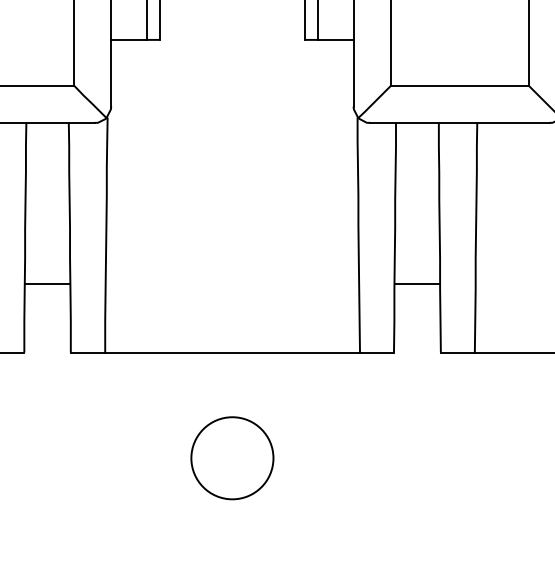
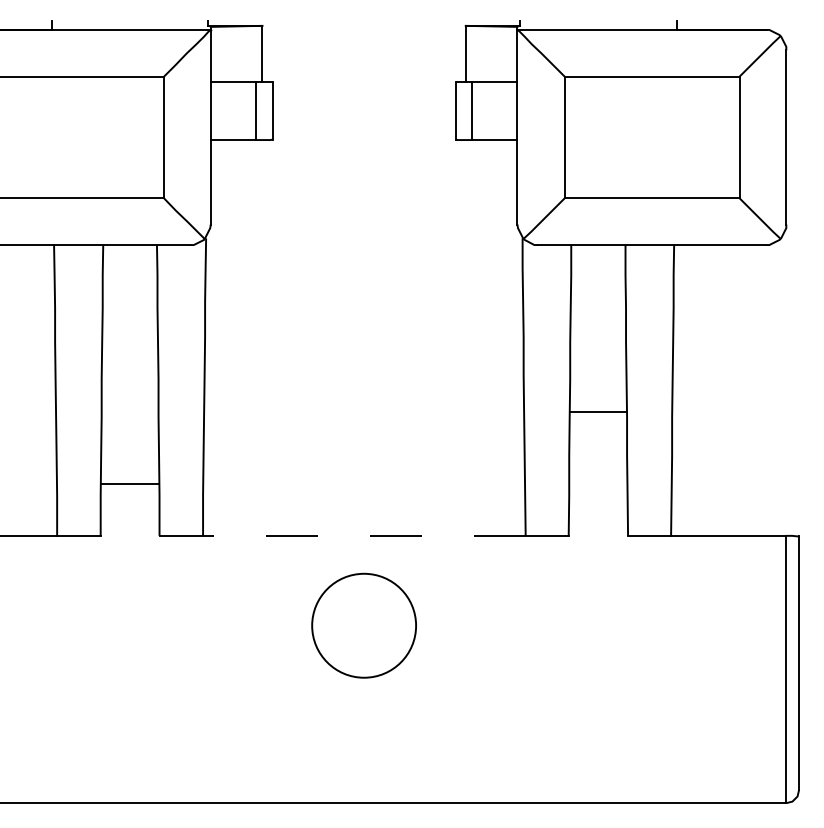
line: (47, 283) -> (130, 483), moved
line: (417, 283) -> (598, 411), moved
line: (231, 352) -> (363, 535), solid -> dashed
circle: (231, 458) -> (363, 625), moved

